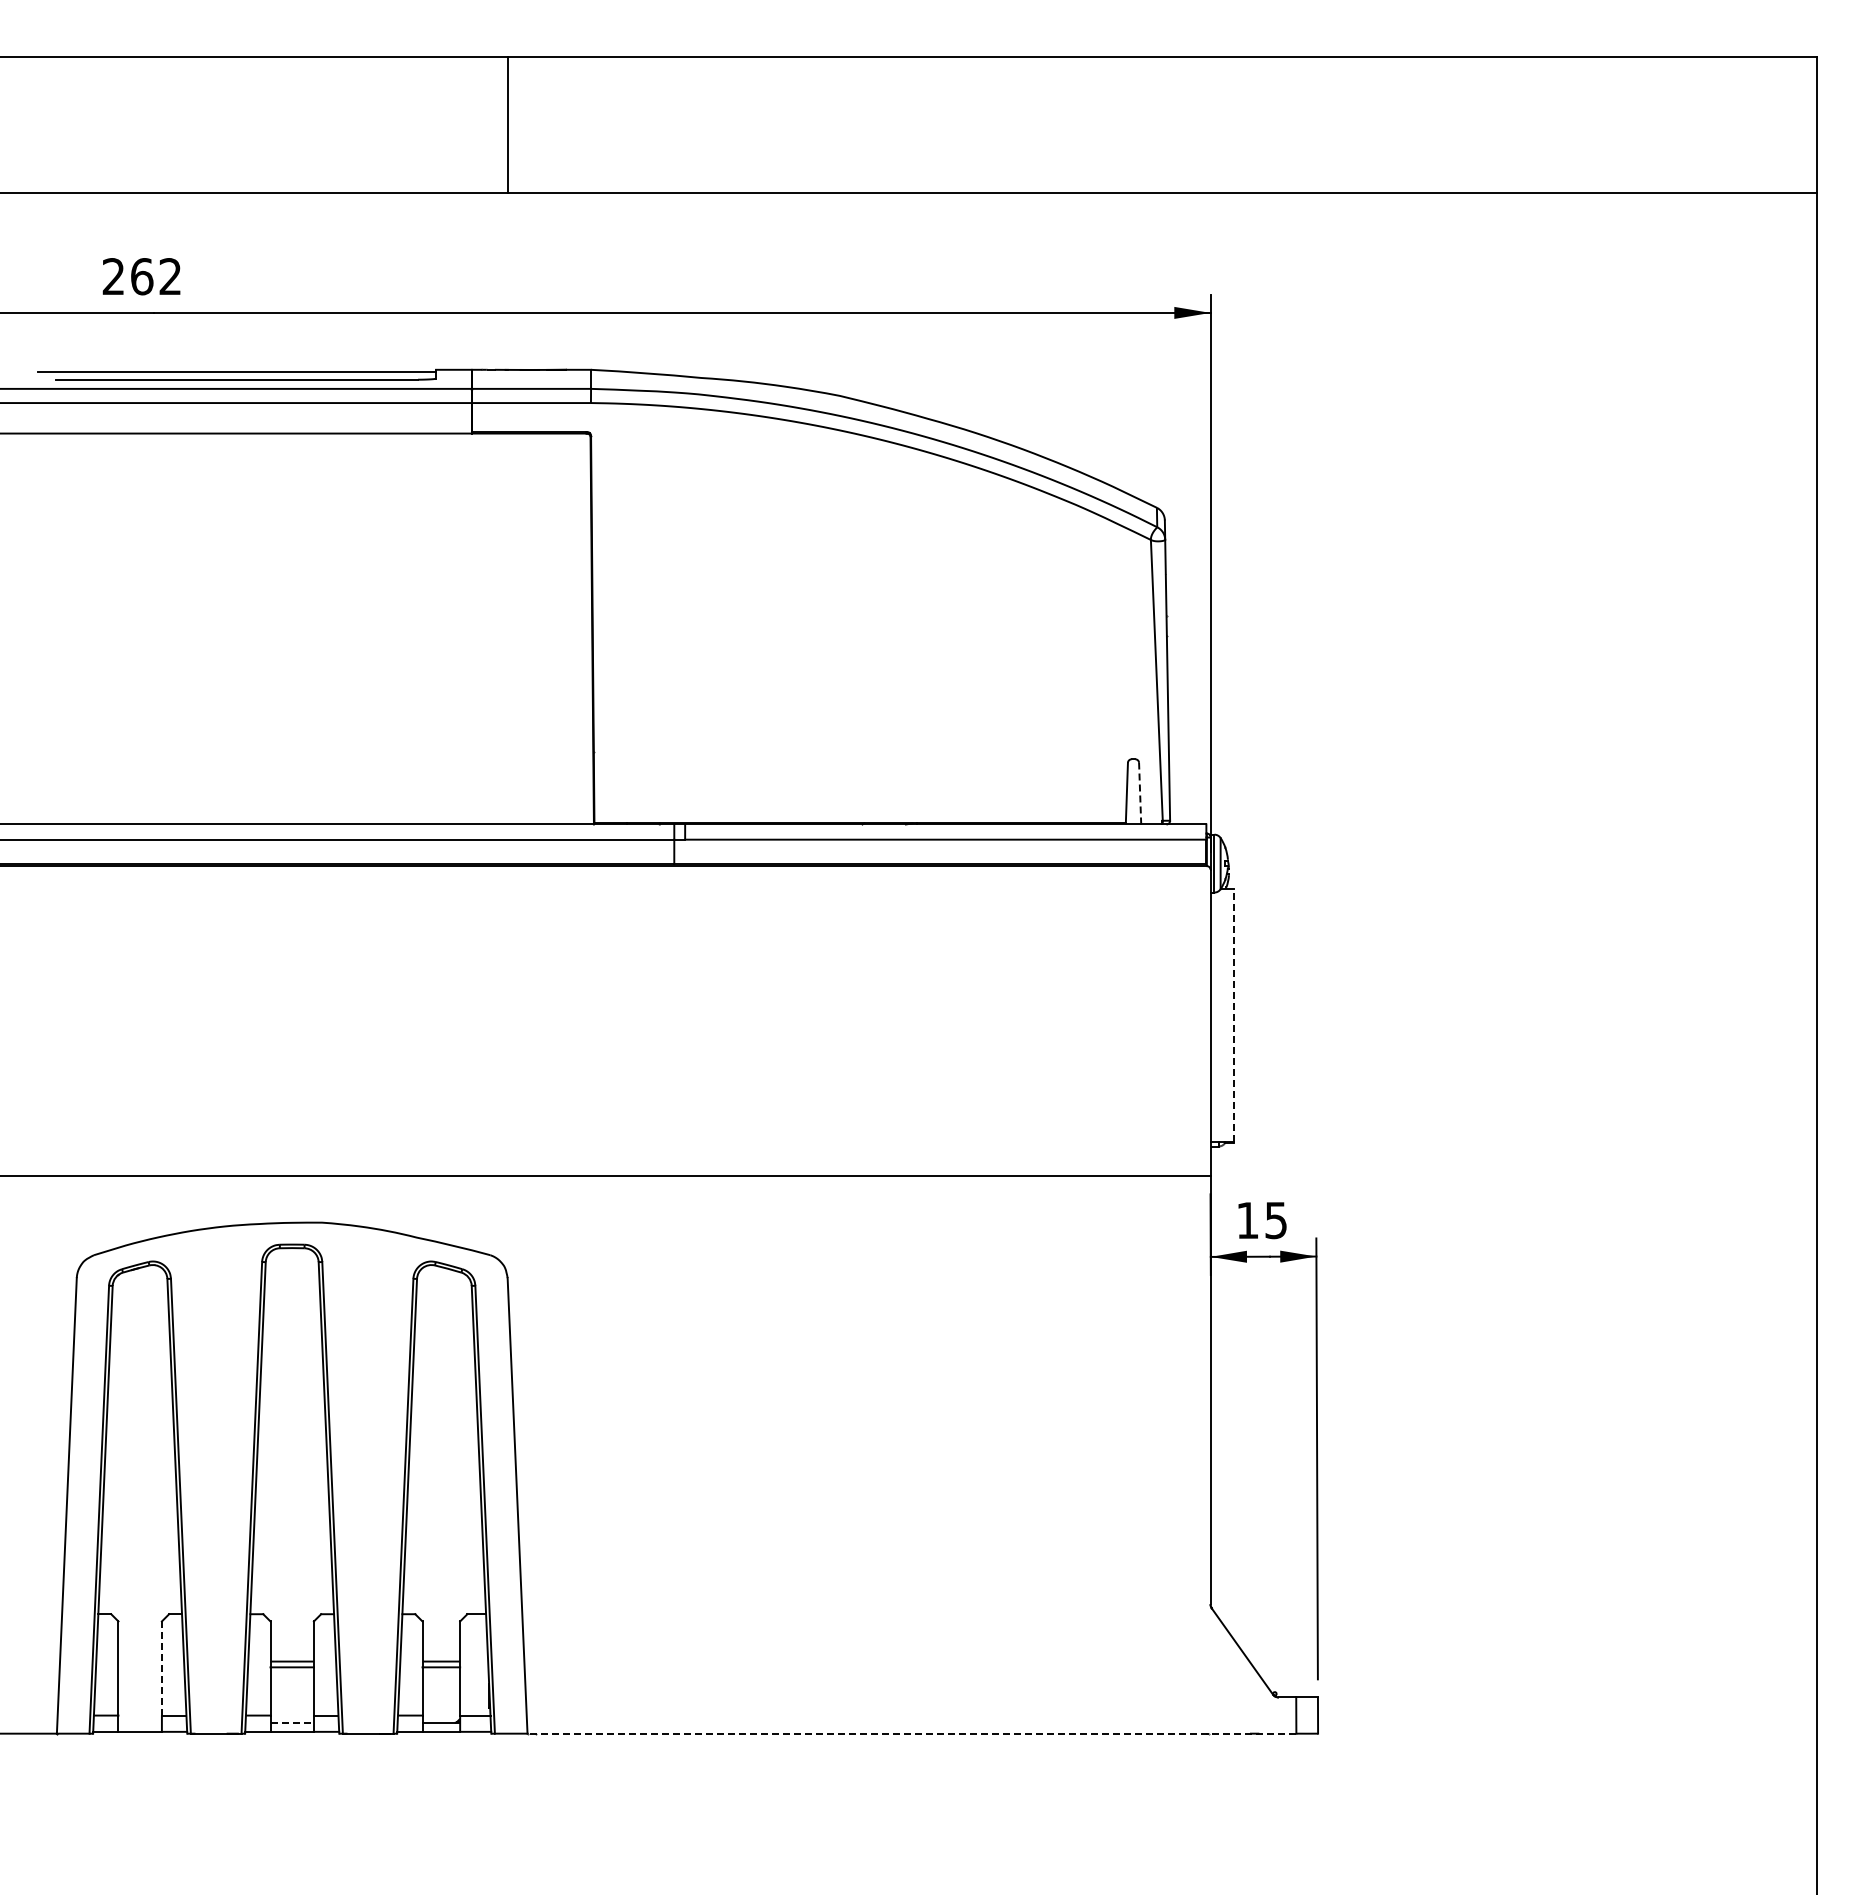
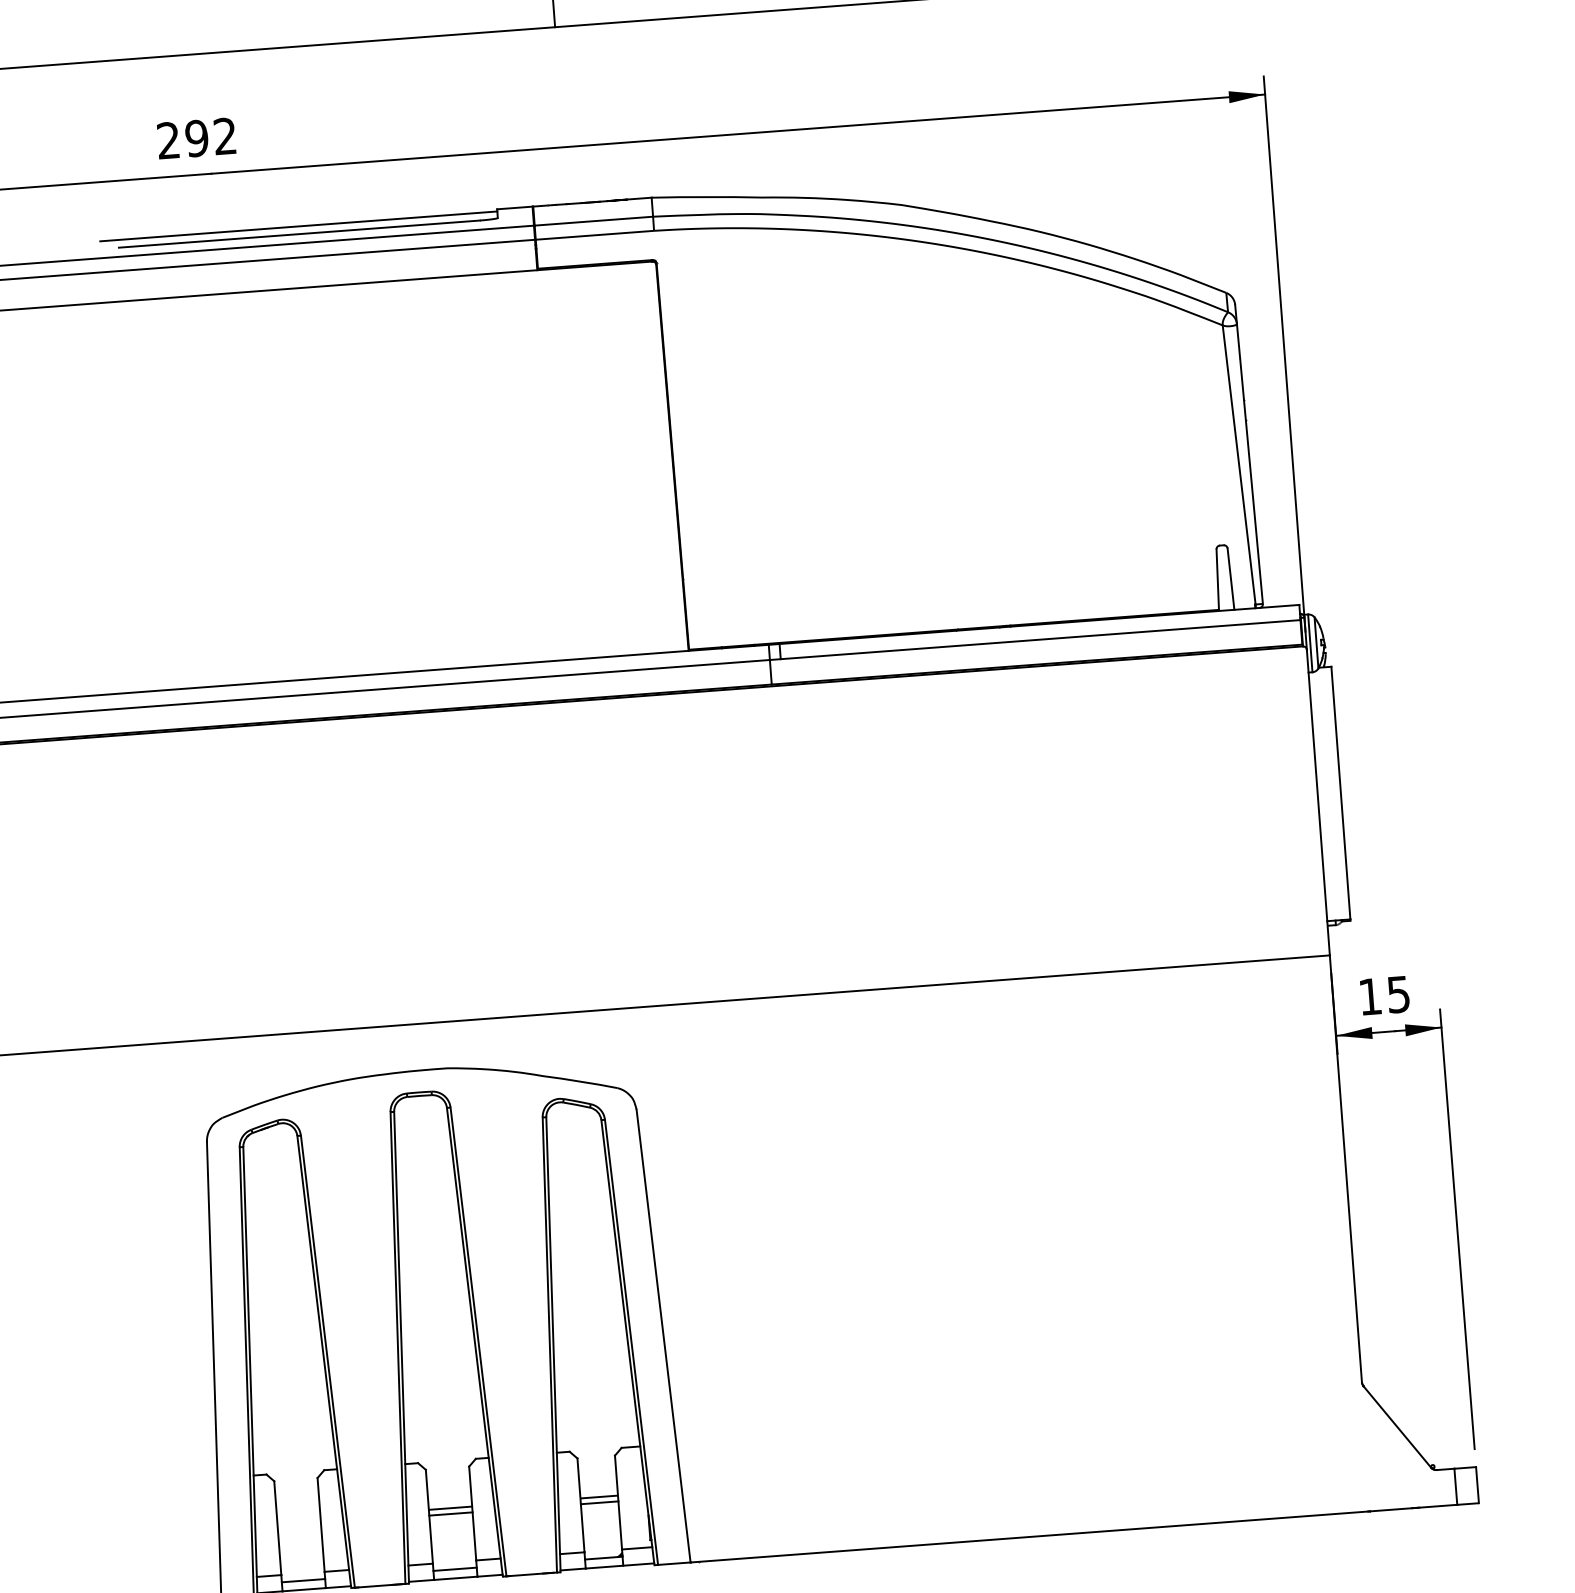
text: (141, 276) -> (196, 138), 262 -> 292
line: (1140, 793) -> (1231, 578), dashed -> solid
line: (1233, 1015) -> (1340, 793), dashed -> solid
line: (161, 1668) -> (320, 1524), dashed -> solid
line: (139, 1722) -> (302, 1580), added
line: (292, 1722) -> (455, 1568), dashed -> solid
line: (911, 1733) -> (1073, 1533), dashed -> solid

